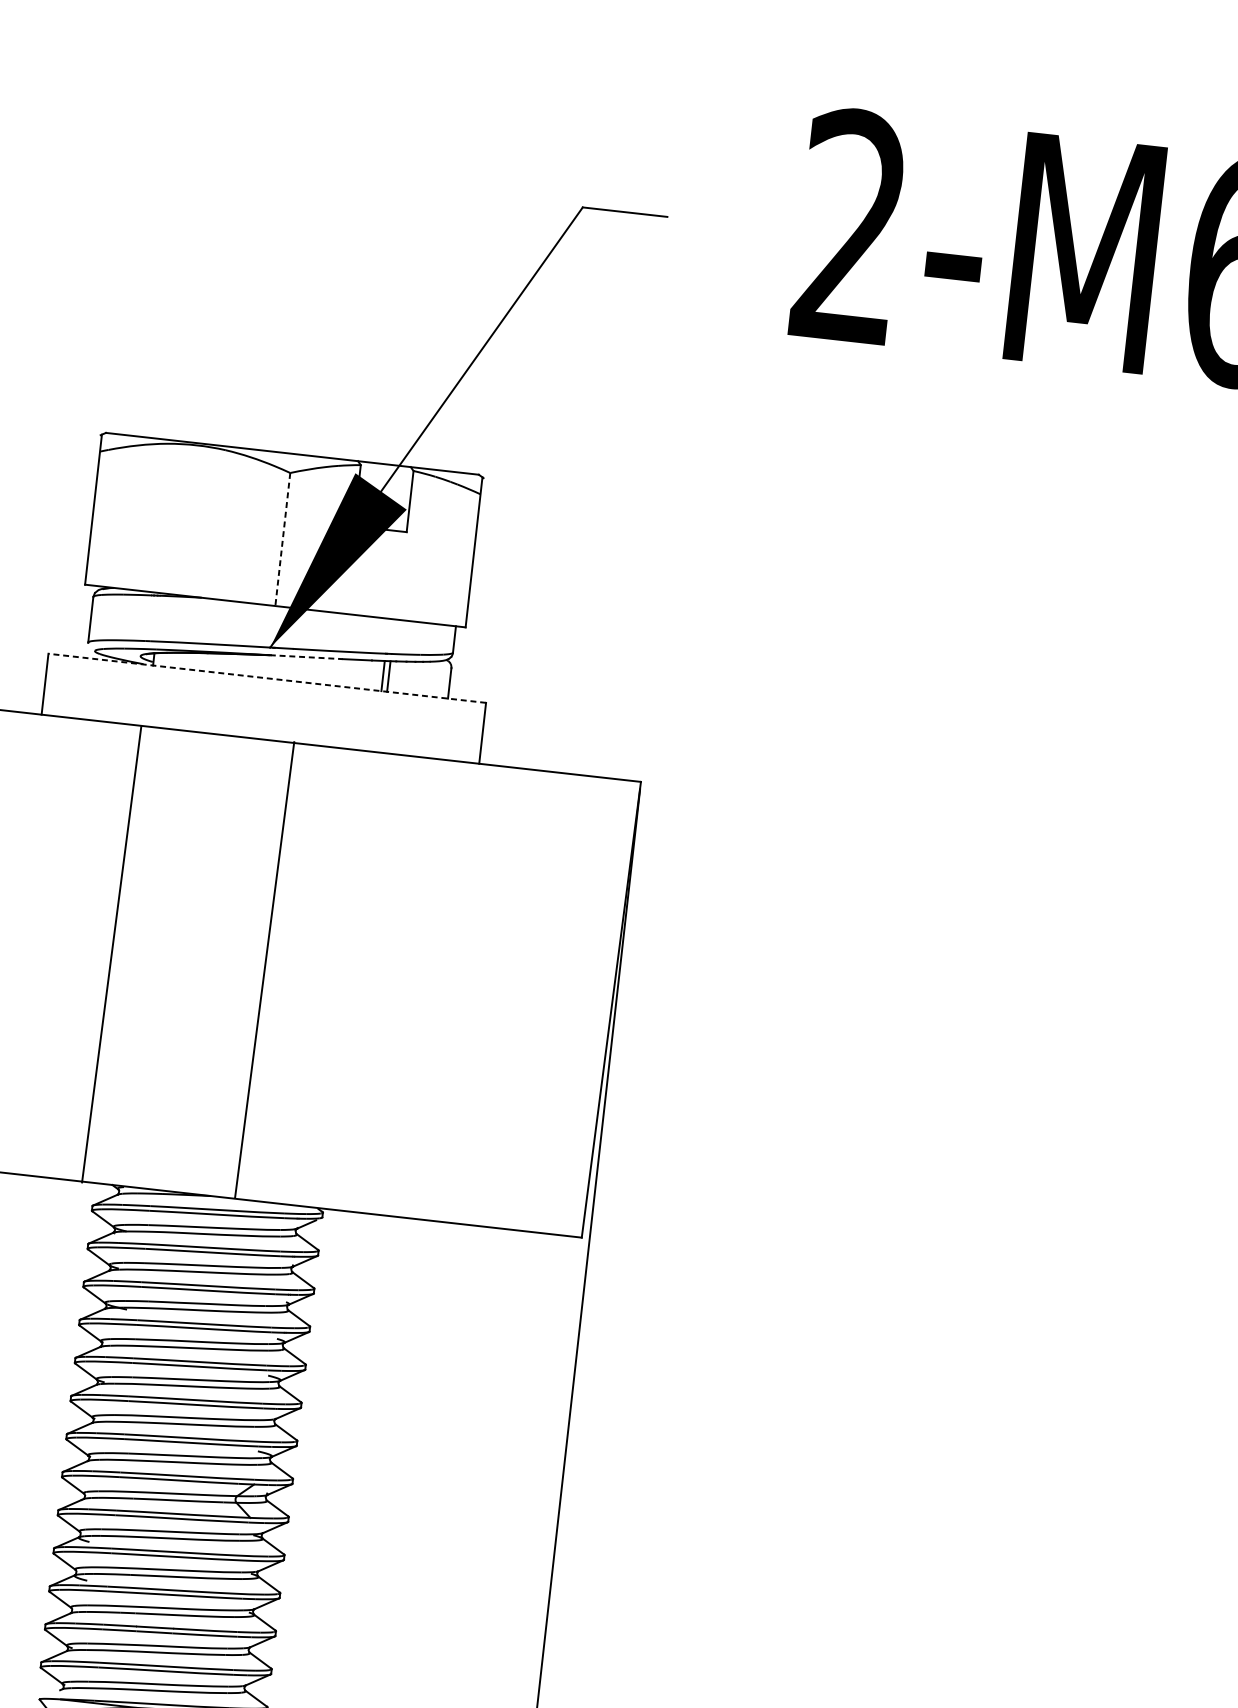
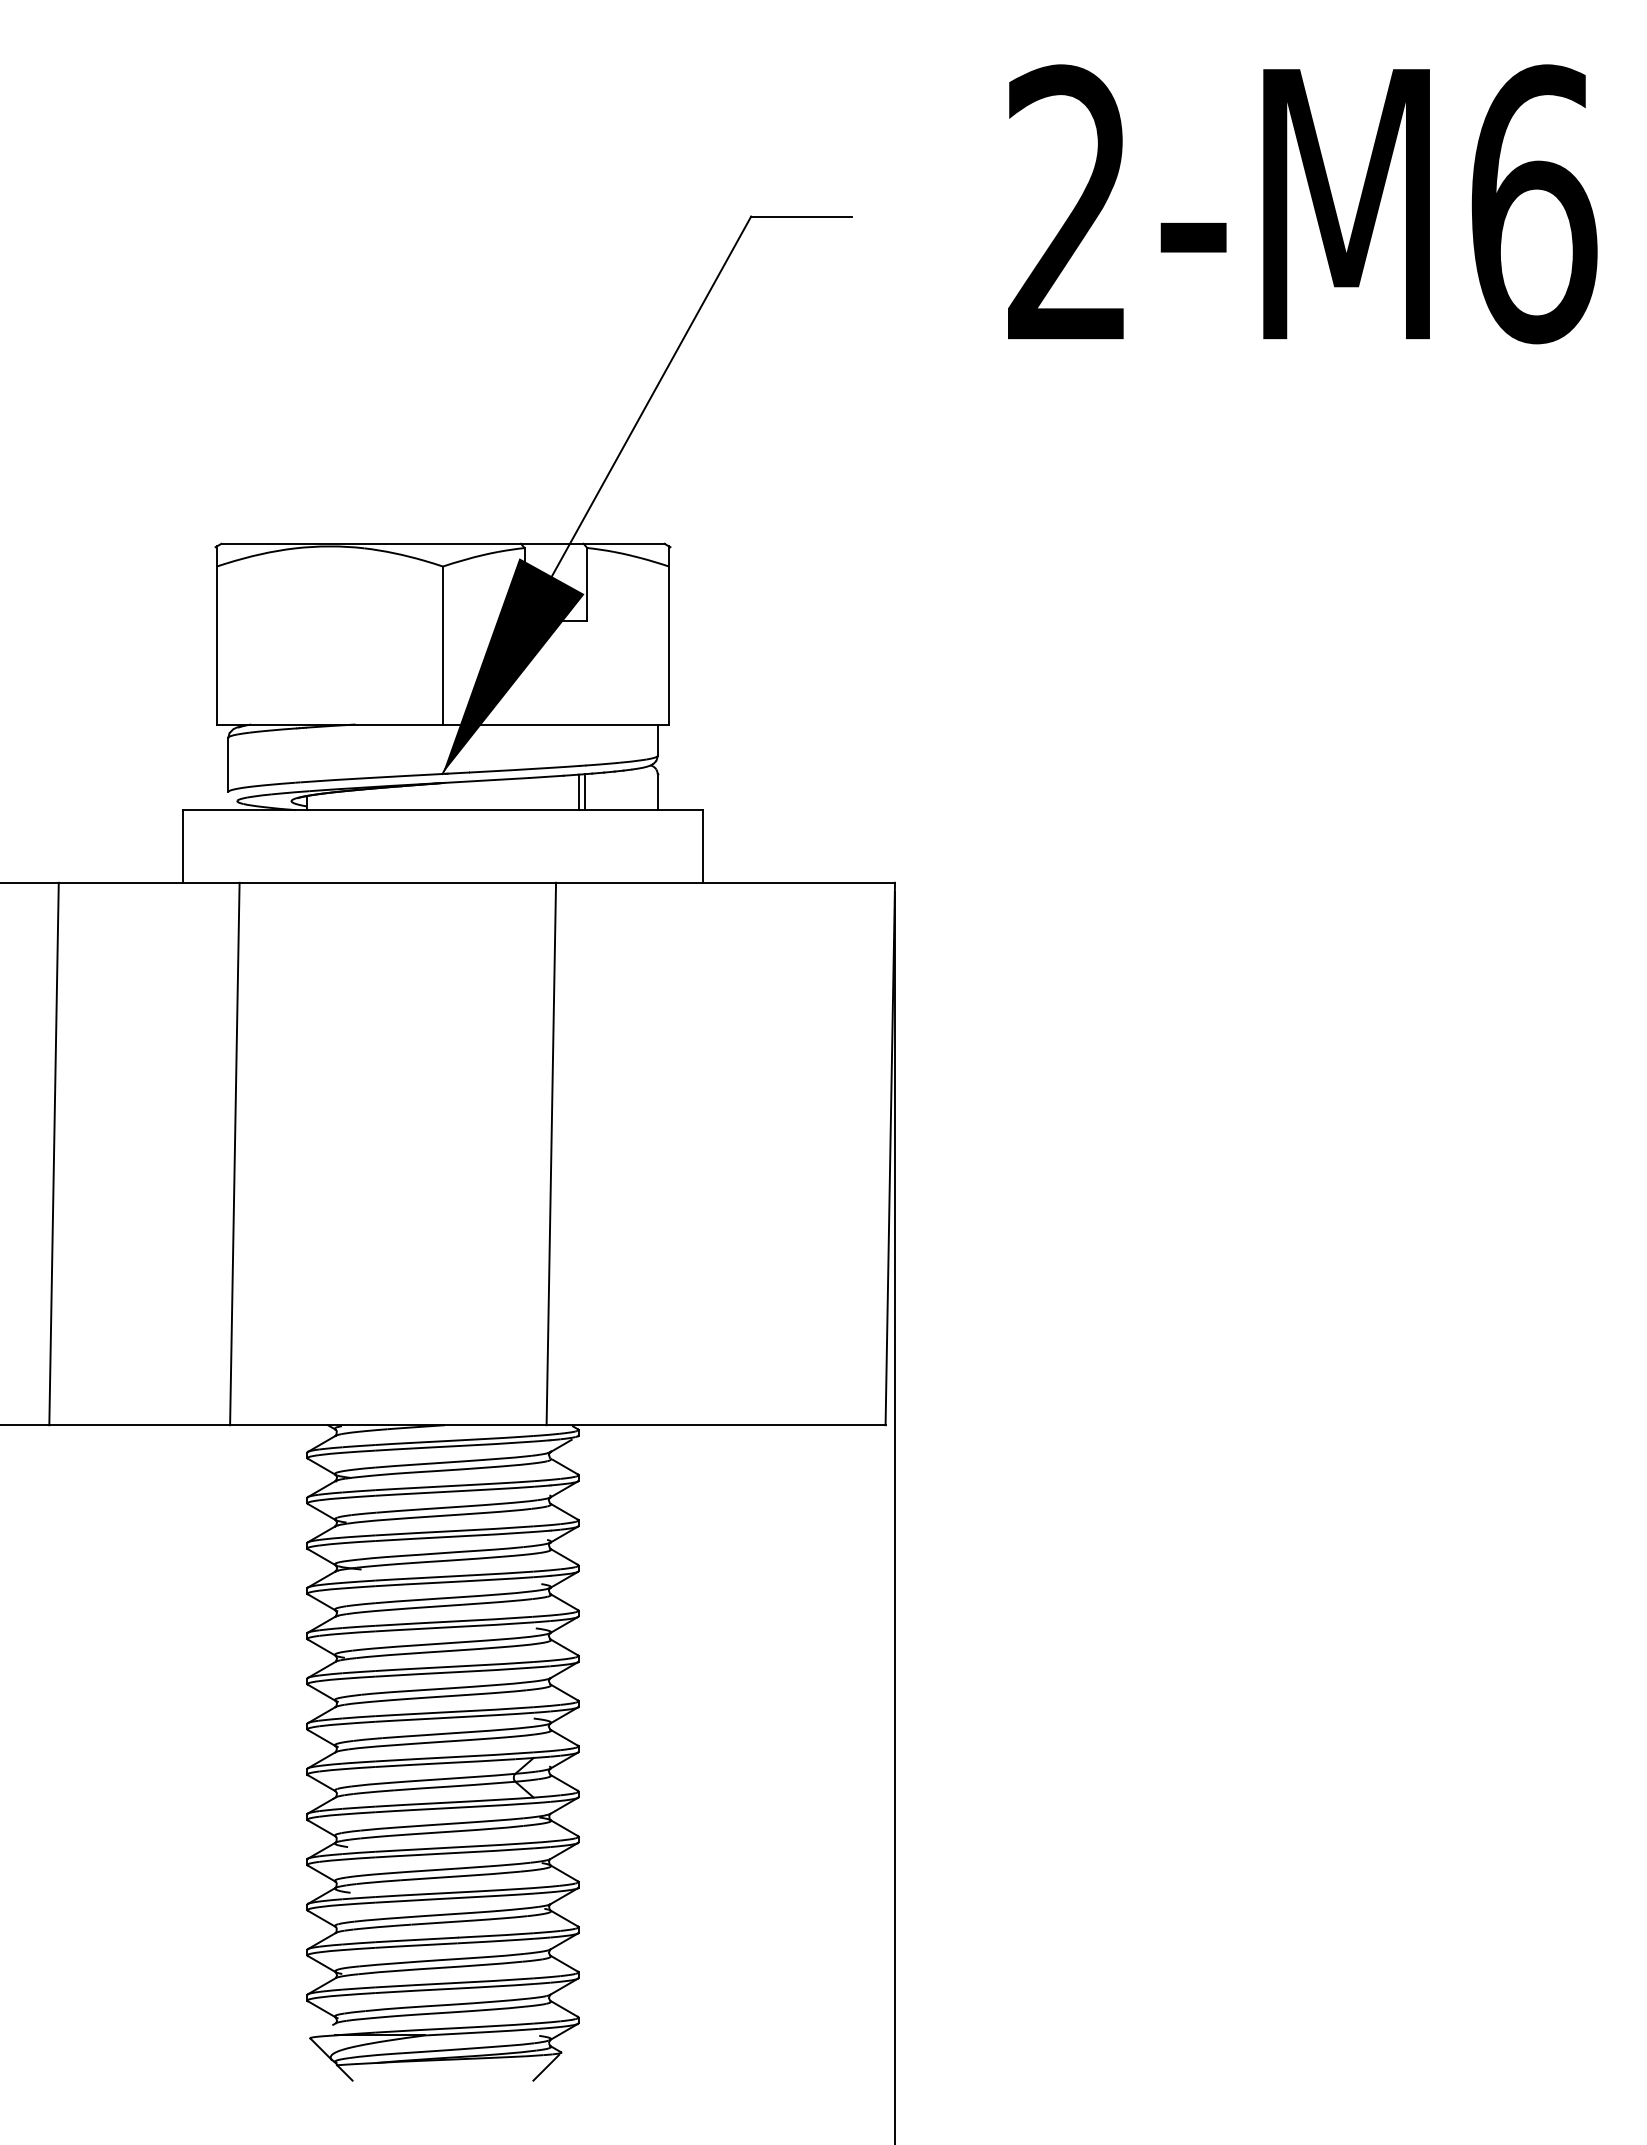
line: (283, 540) -> (443, 646), dashed -> solid
line: (306, 657) -> (486, 780), dashed -> solid
line: (267, 678) -> (443, 810), dashed -> solid
line: (111, 954) -> (234, 1153), moved
line: (264, 969) -> (551, 1153), moved

